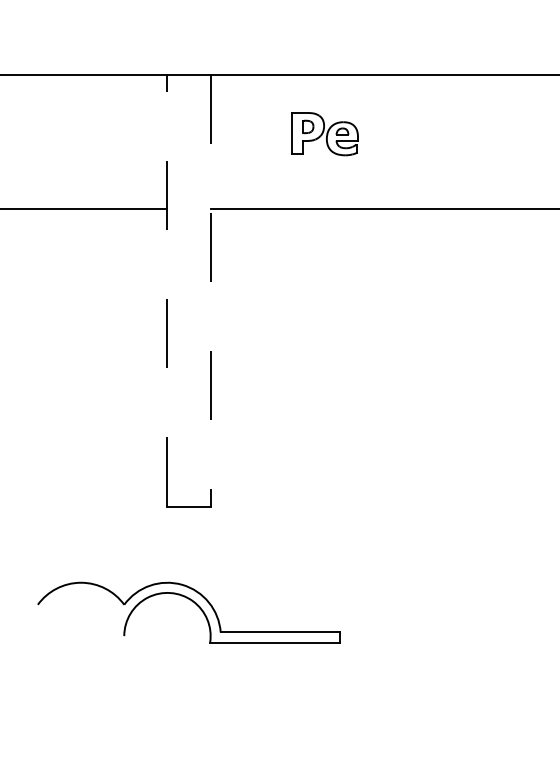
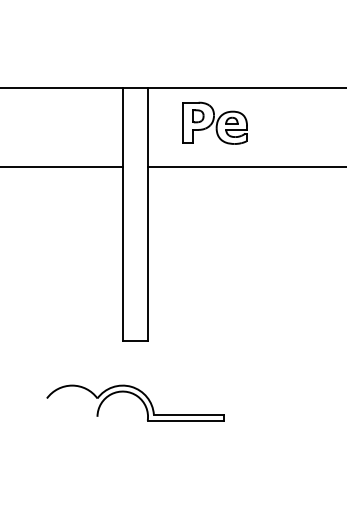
part: (324, 132) -> (214, 122), size x1.67
line: (167, 290) -> (122, 214), dashed -> solid
line: (211, 291) -> (148, 215), dashed -> solid

